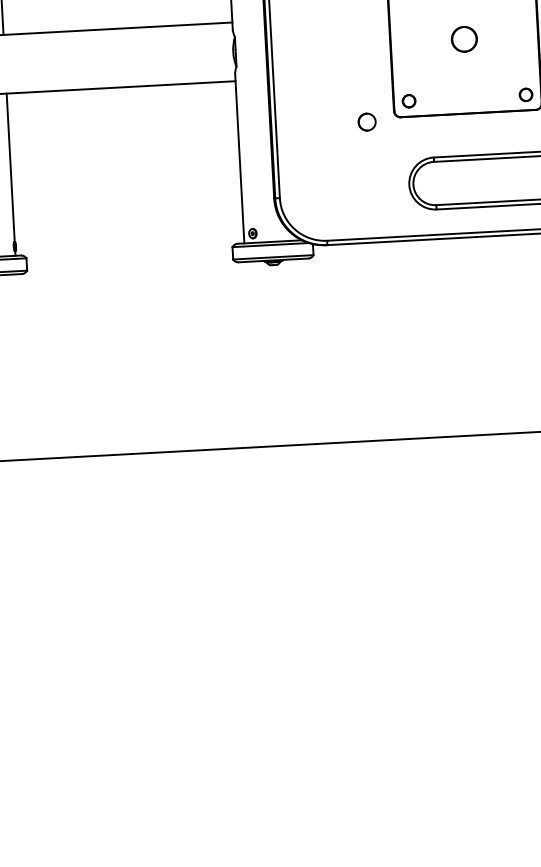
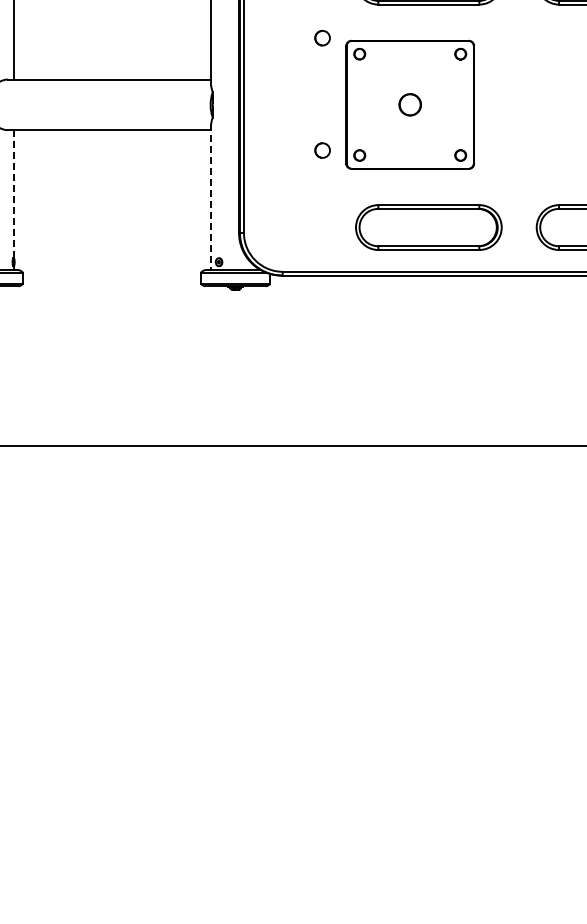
circle: (366, 122) -> (322, 150), moved
line: (240, 159) -> (211, 197), solid -> dashed
line: (10, 166) -> (13, 193), solid -> dashed

